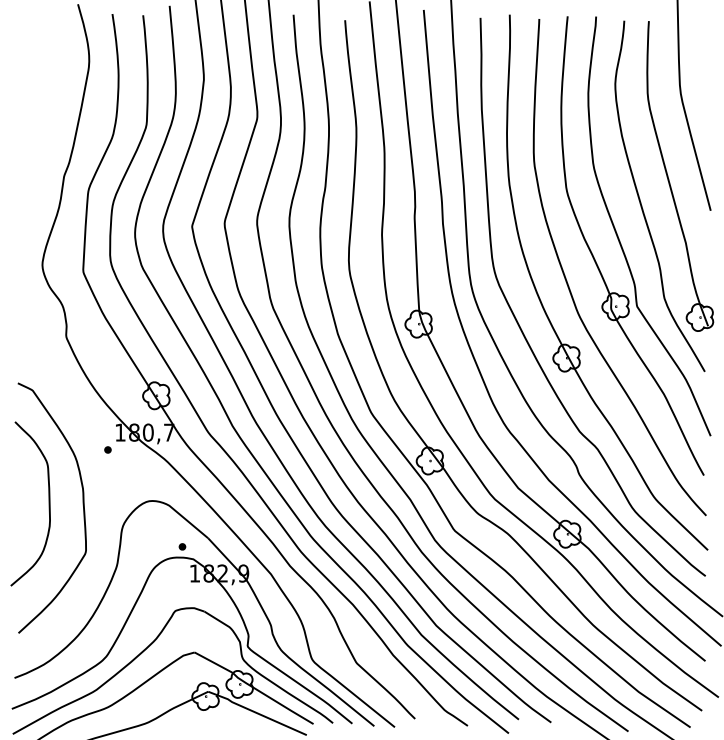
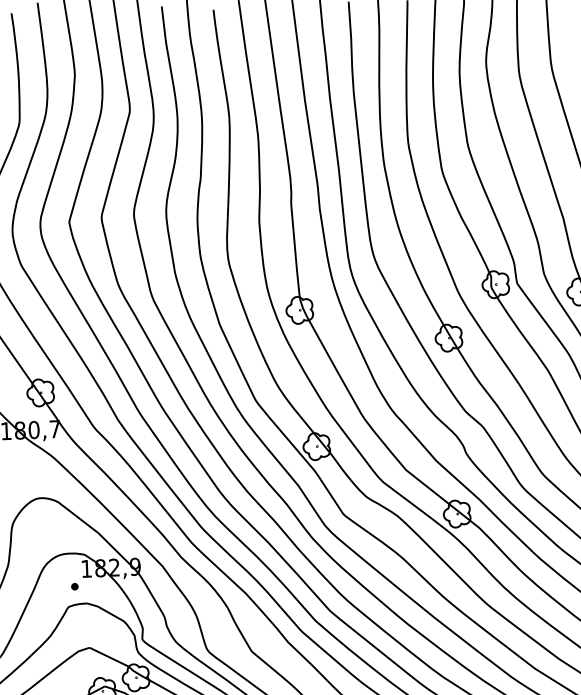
part: (182, 546) -> (74, 586), moved

